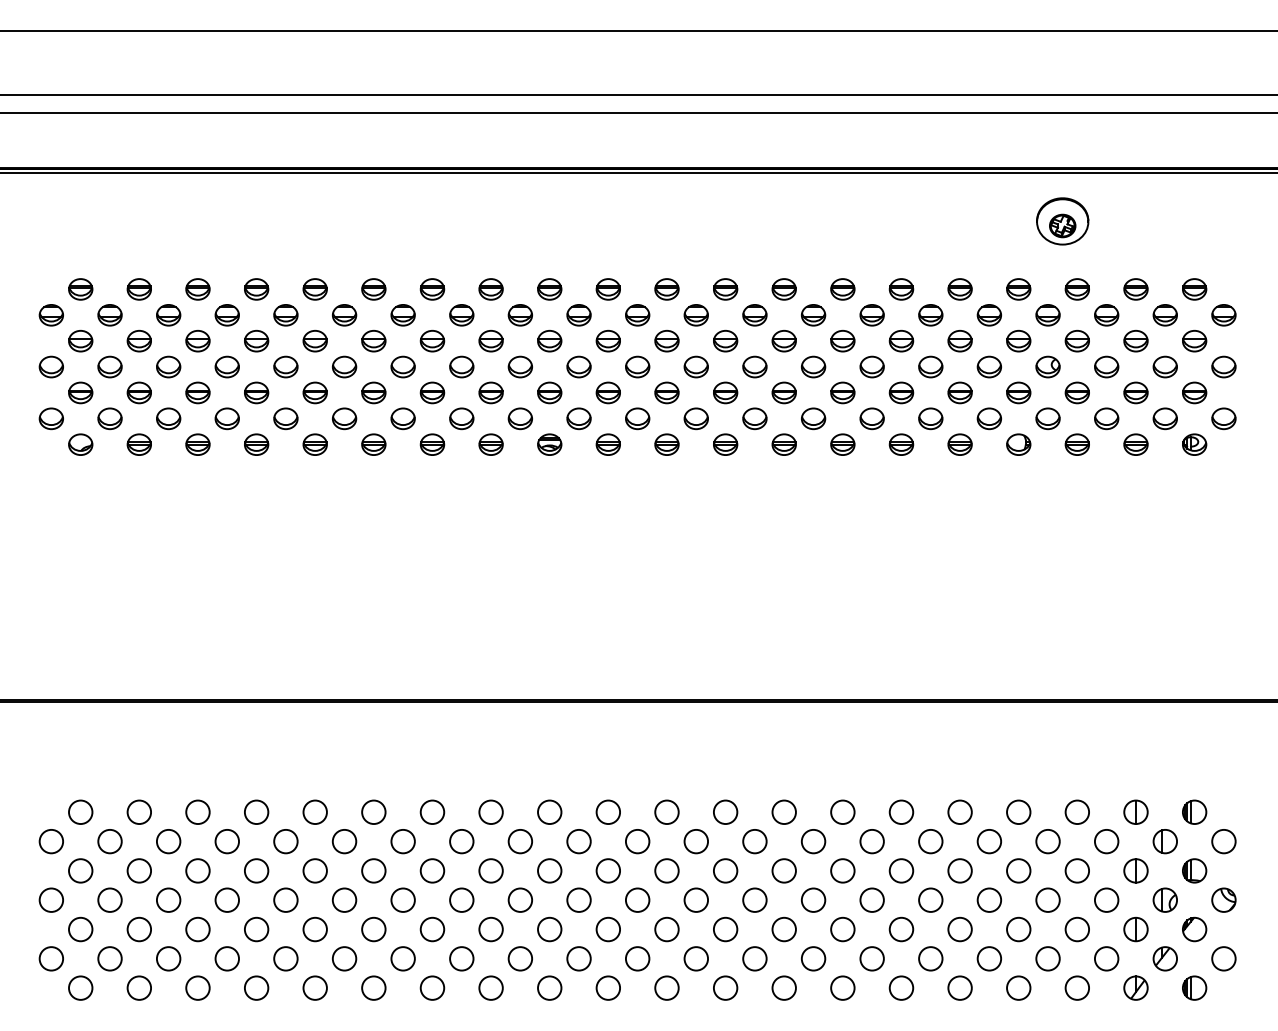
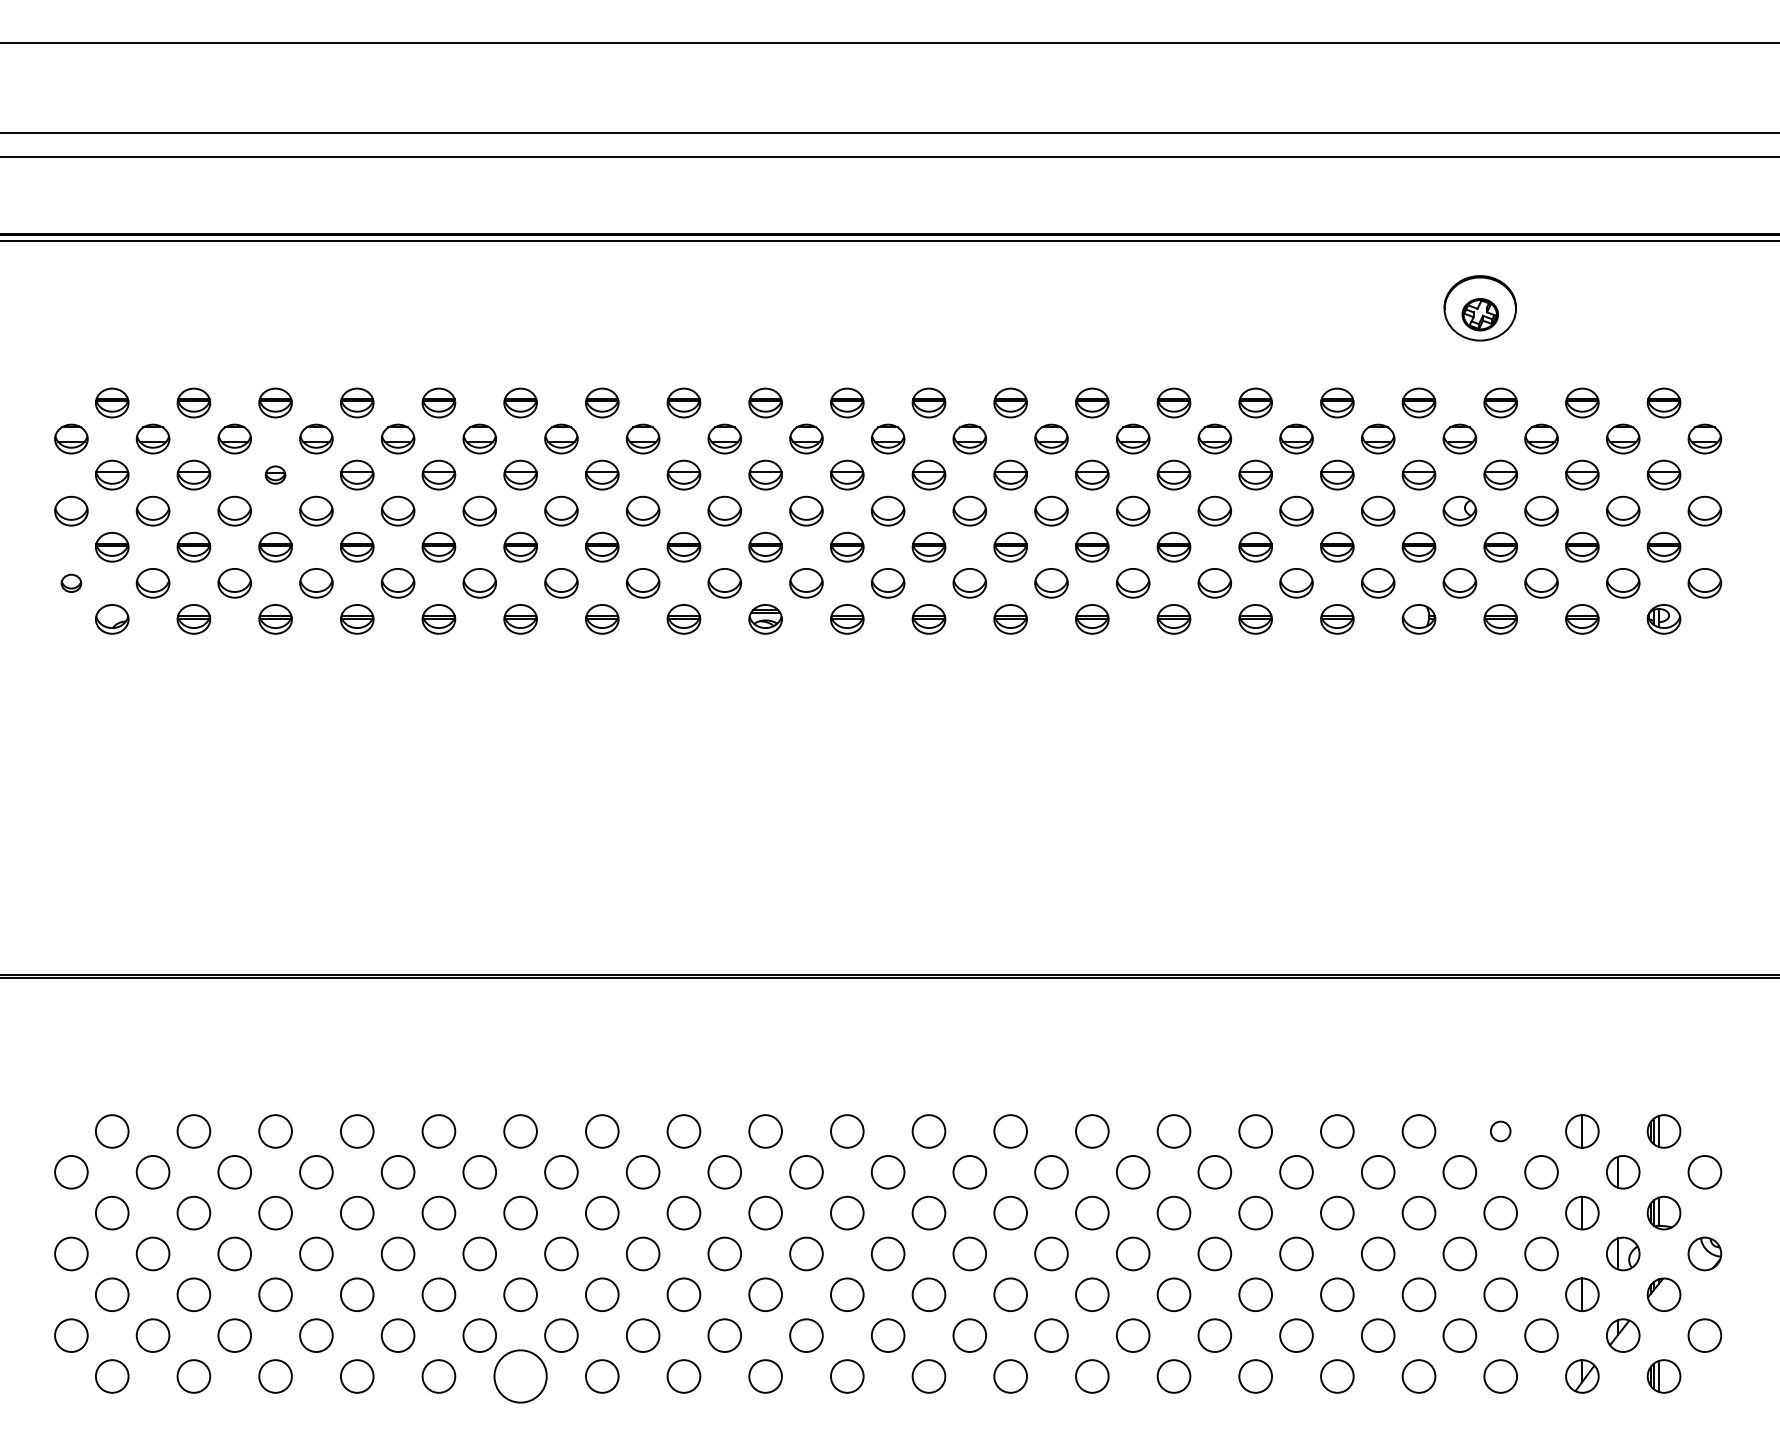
part: (197, 340) -> (275, 474), size x0.6
part: (51, 418) -> (71, 583), size x0.6
circle: (1077, 812) -> (1500, 1131), size x0.6
circle: (373, 988) -> (520, 1376), size x1.6

